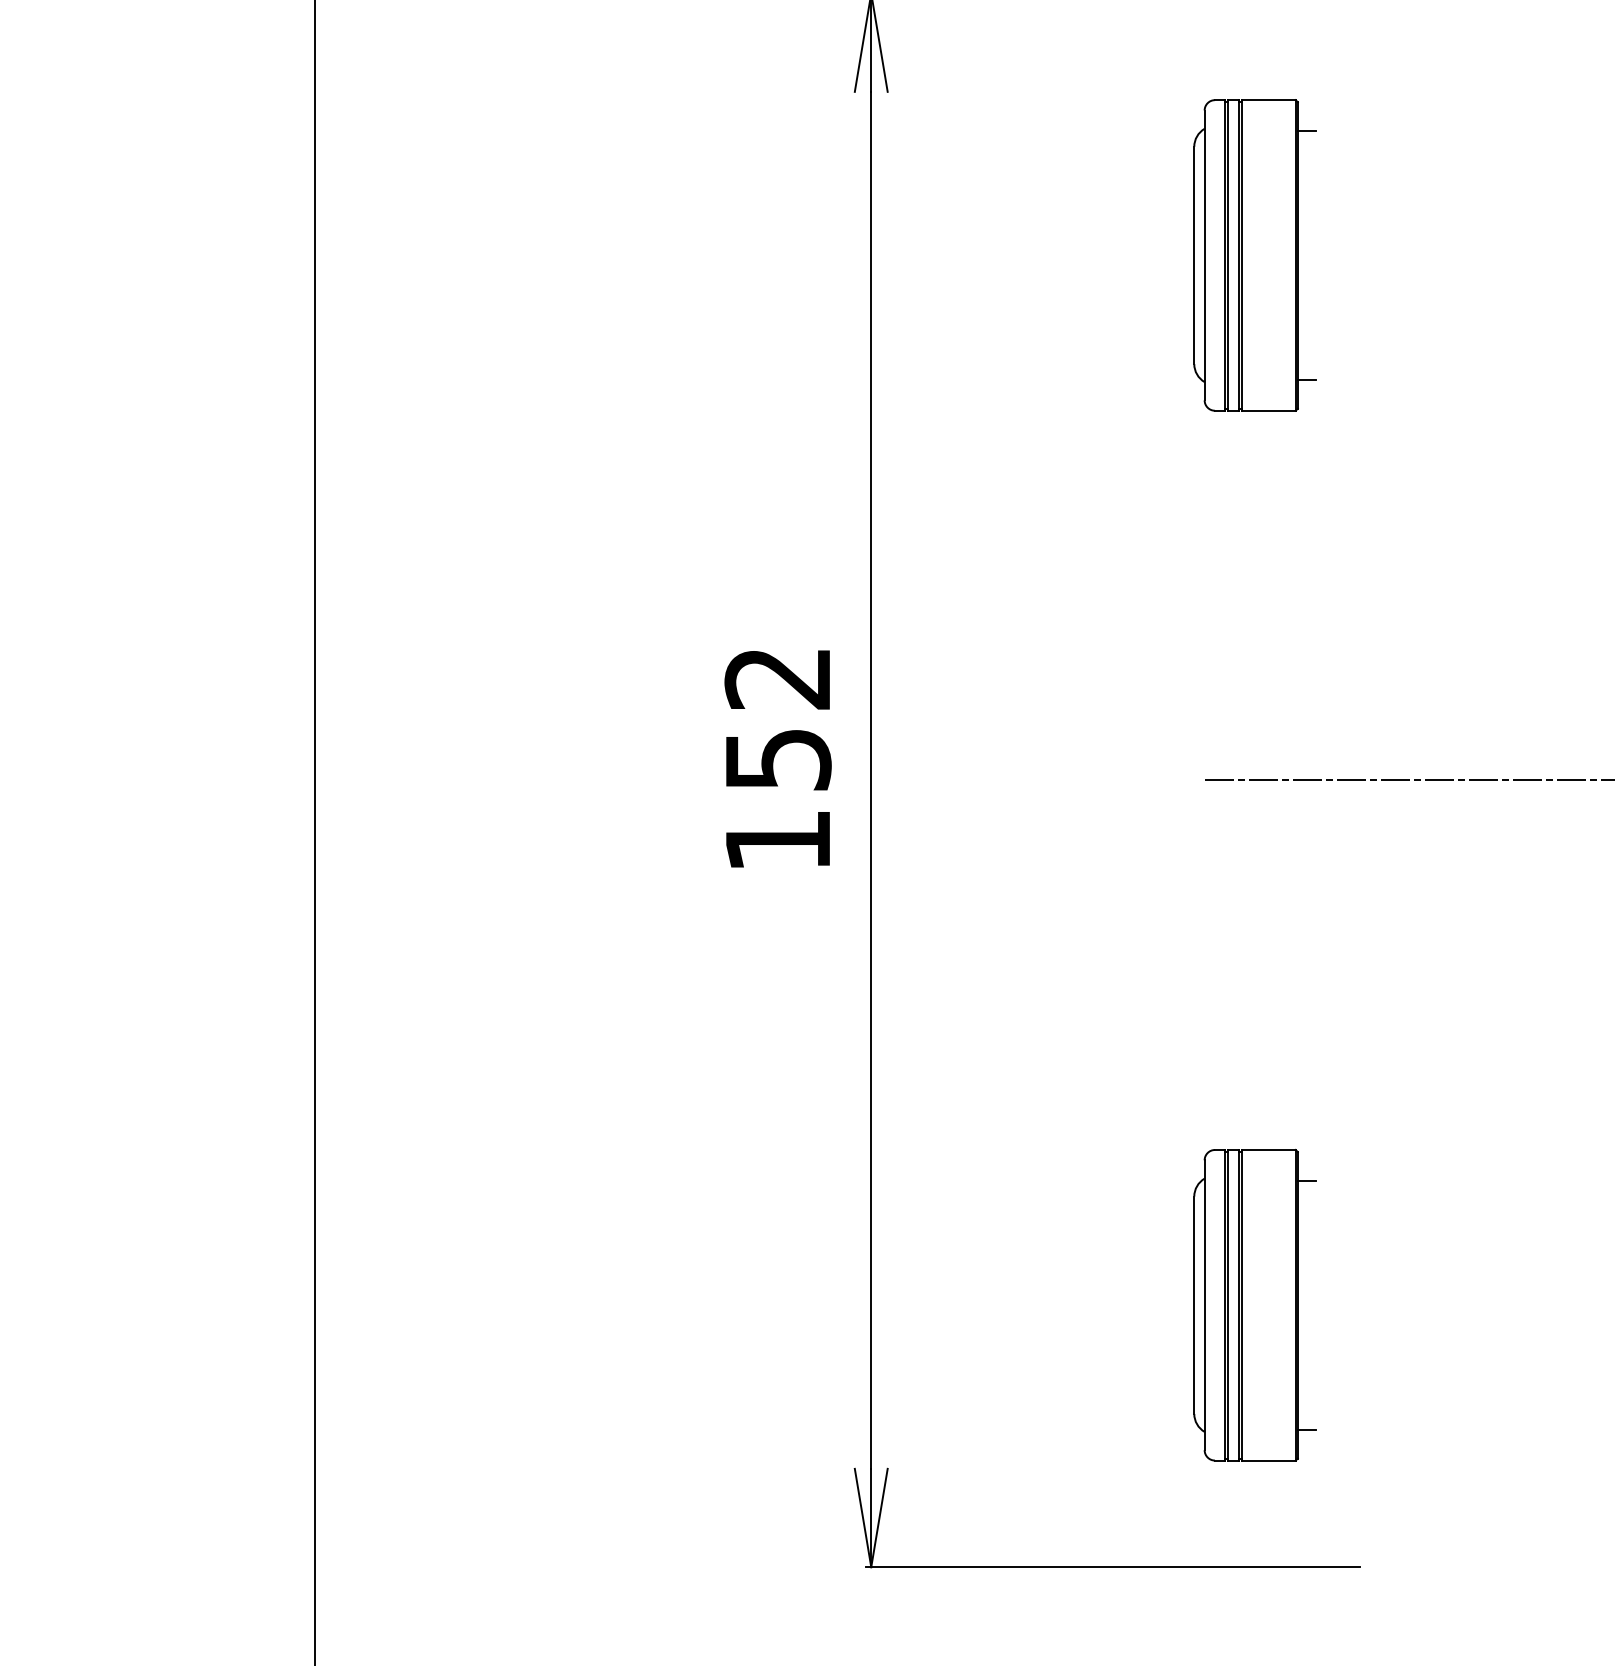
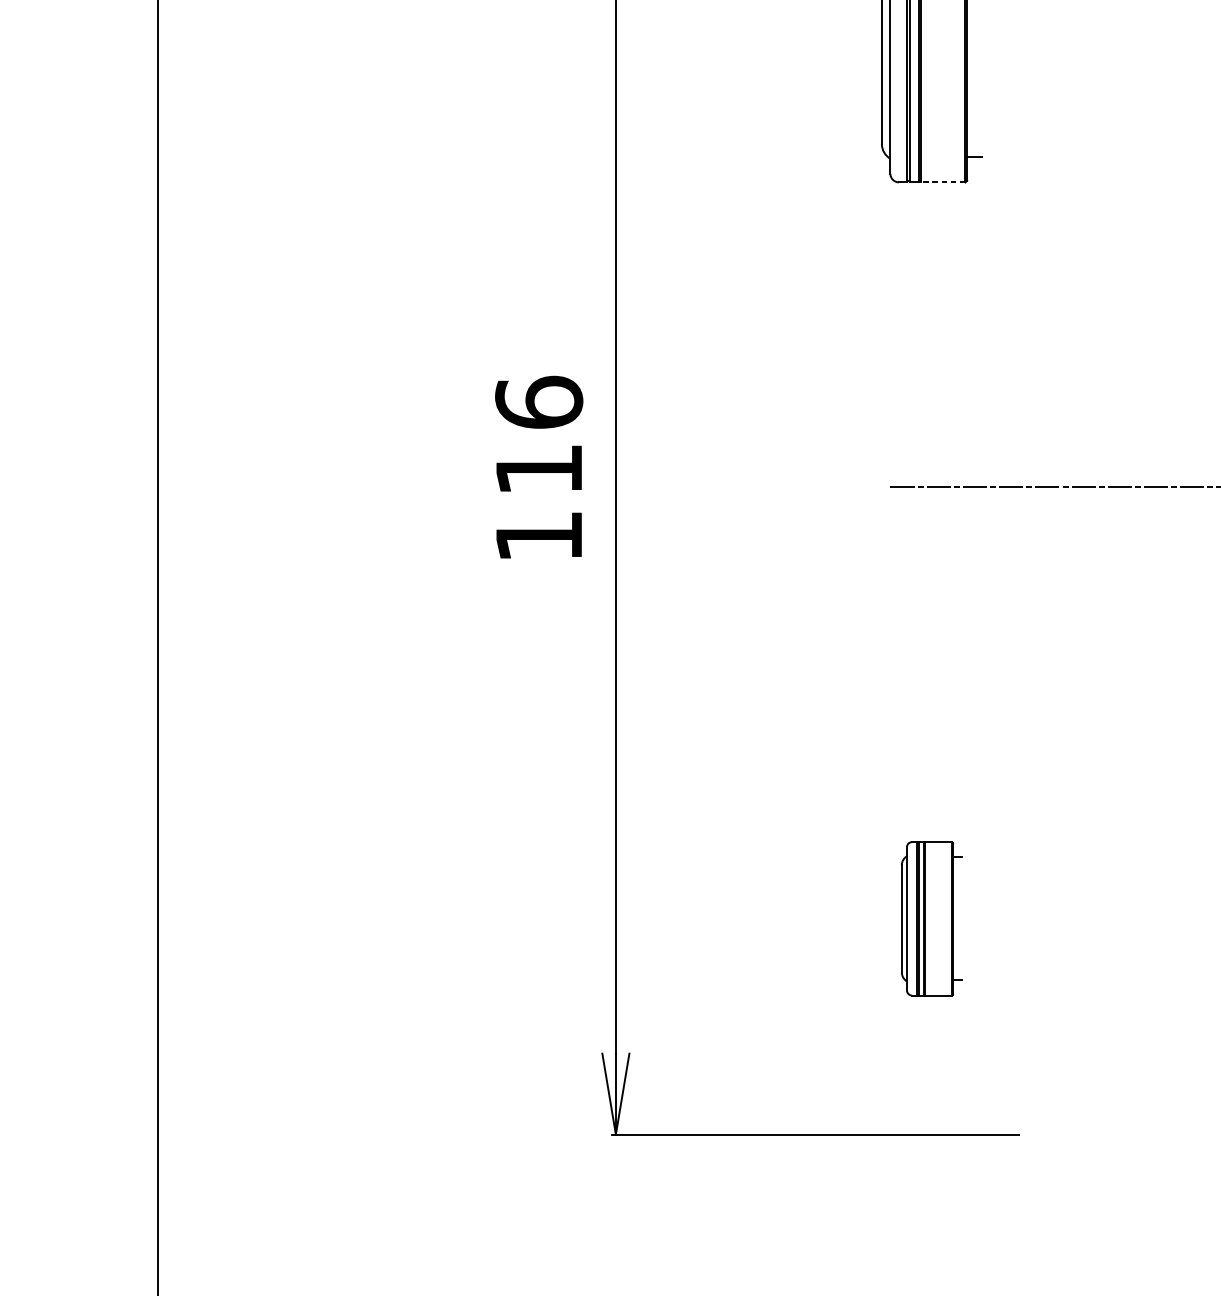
line: (1268, 410) -> (942, 182), solid -> dashed
text: (777, 717) -> (538, 434), 152 -> 116
part: (1254, 1304) -> (931, 918), size x0.6

